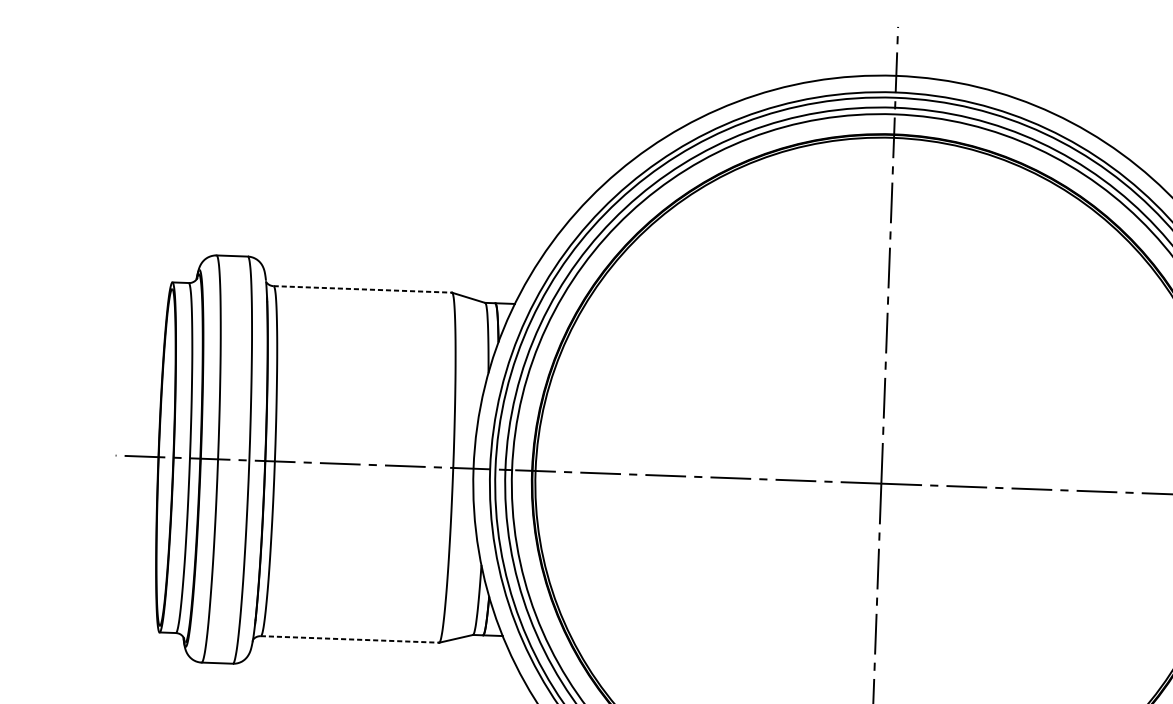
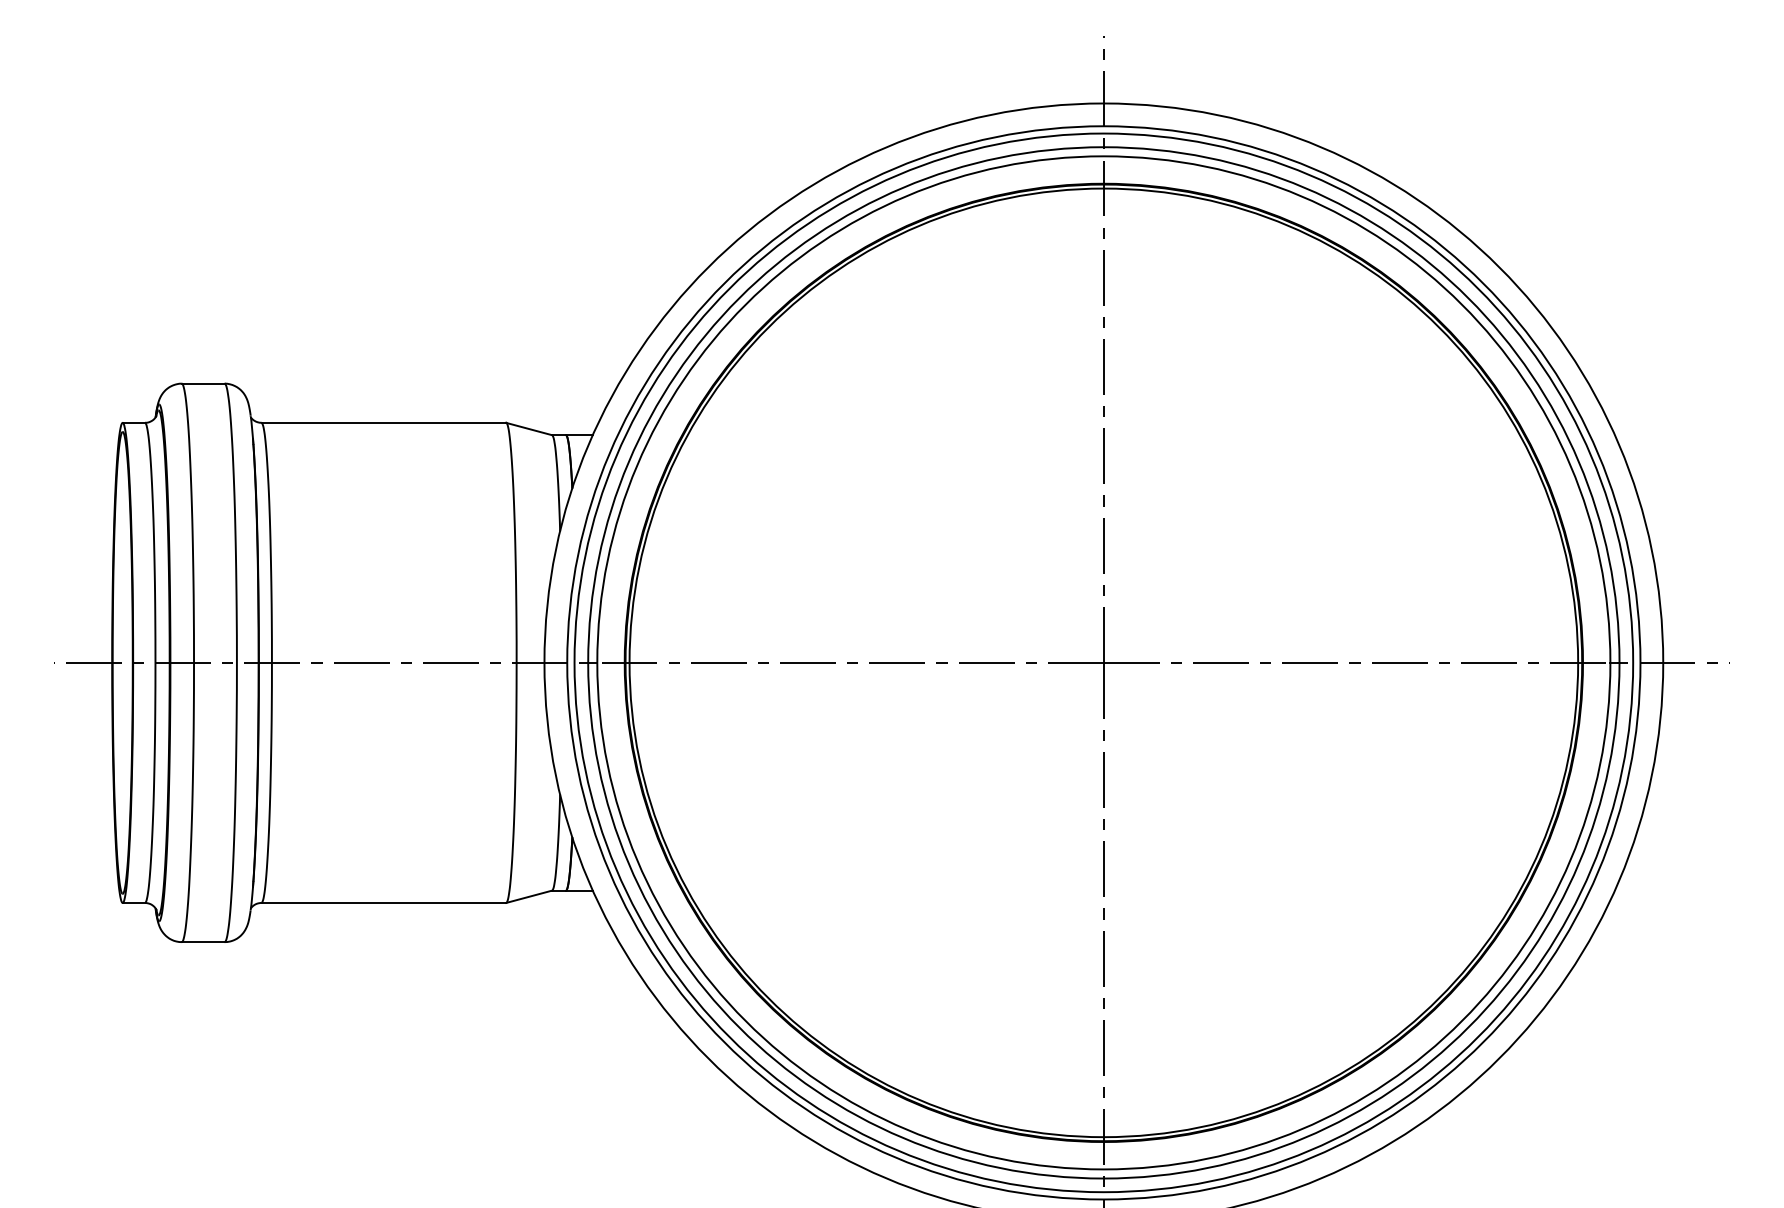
line: (363, 289) -> (384, 422), dashed -> solid
line: (350, 639) -> (384, 902), dashed -> solid

